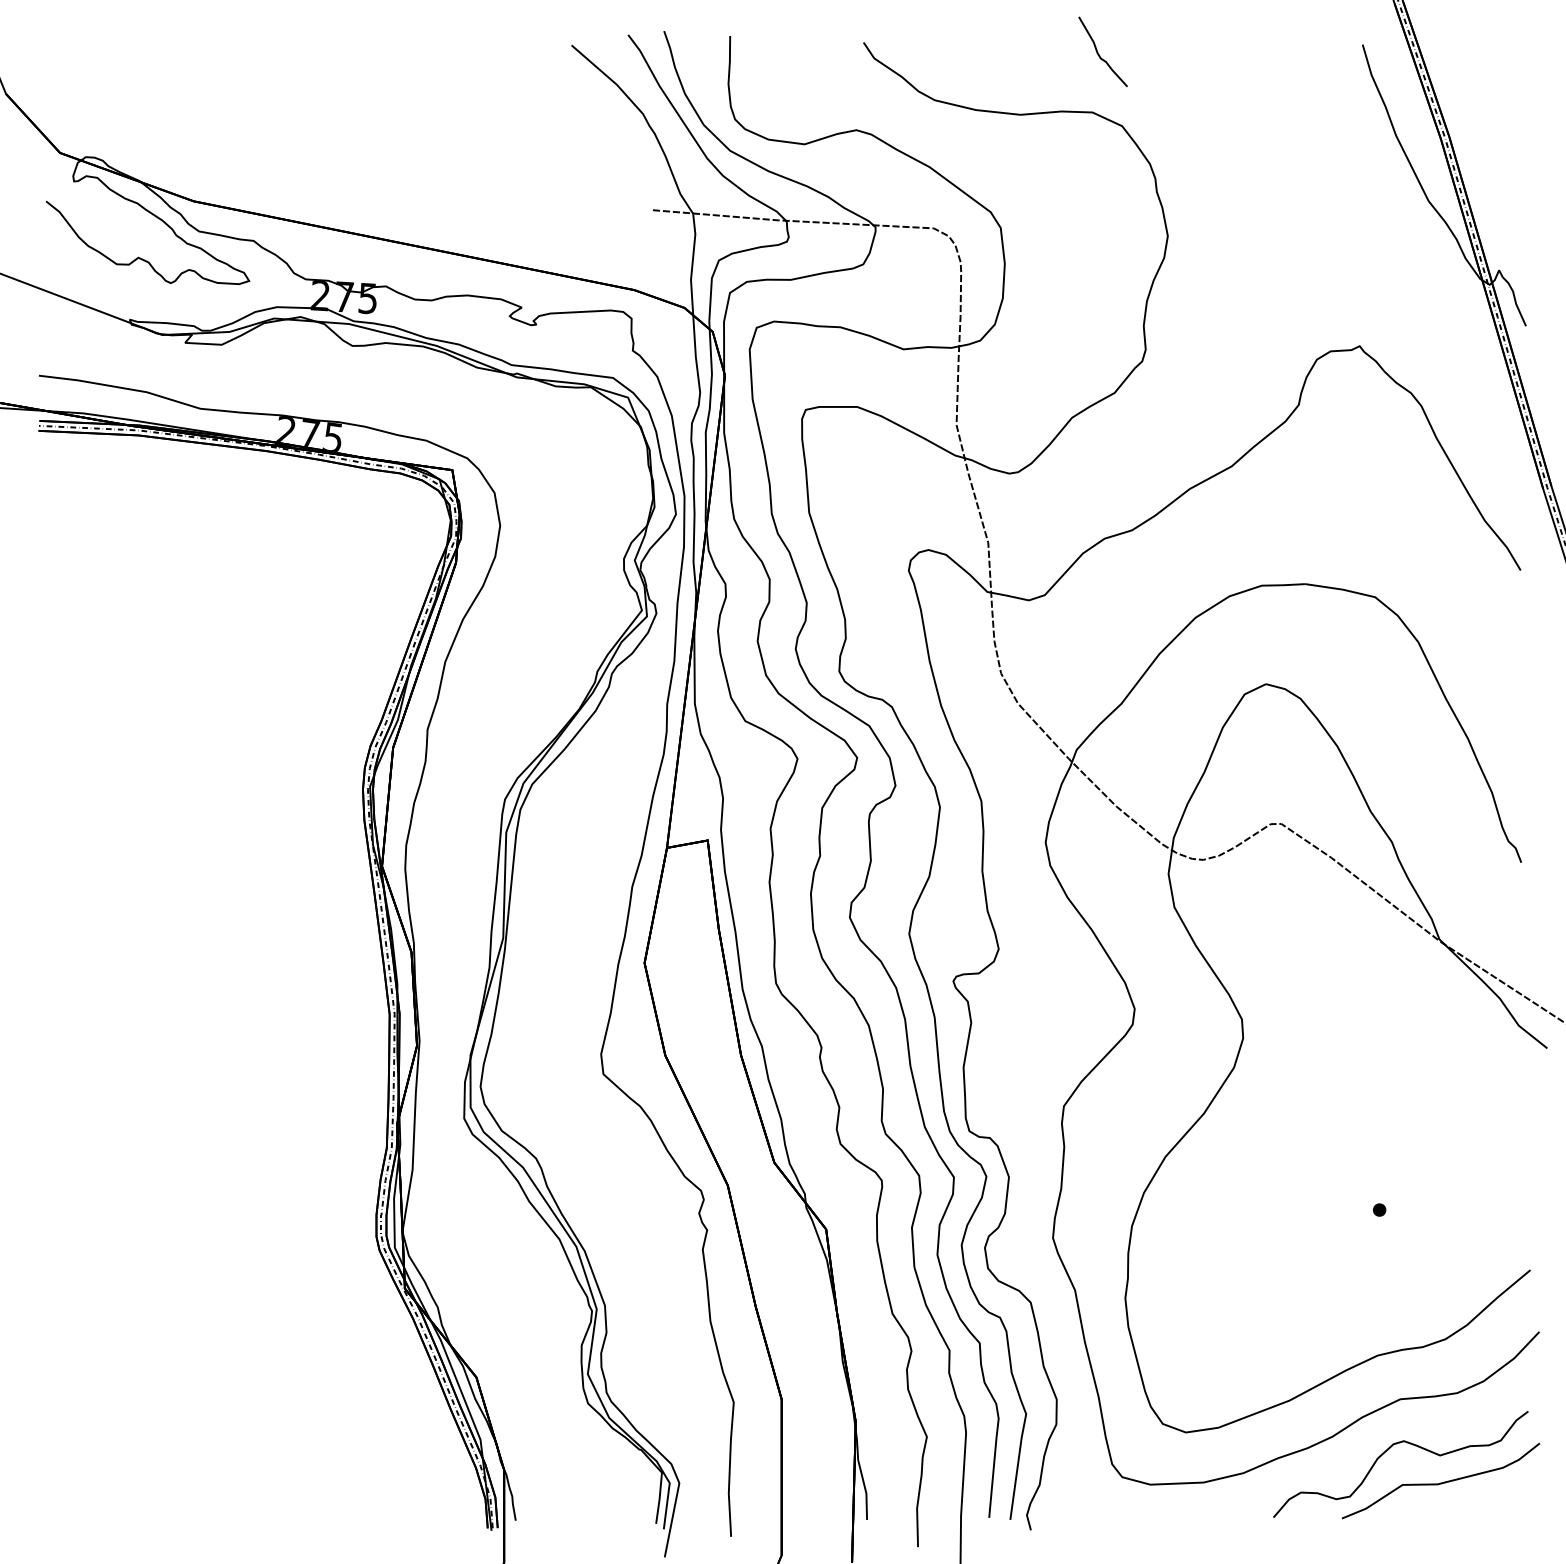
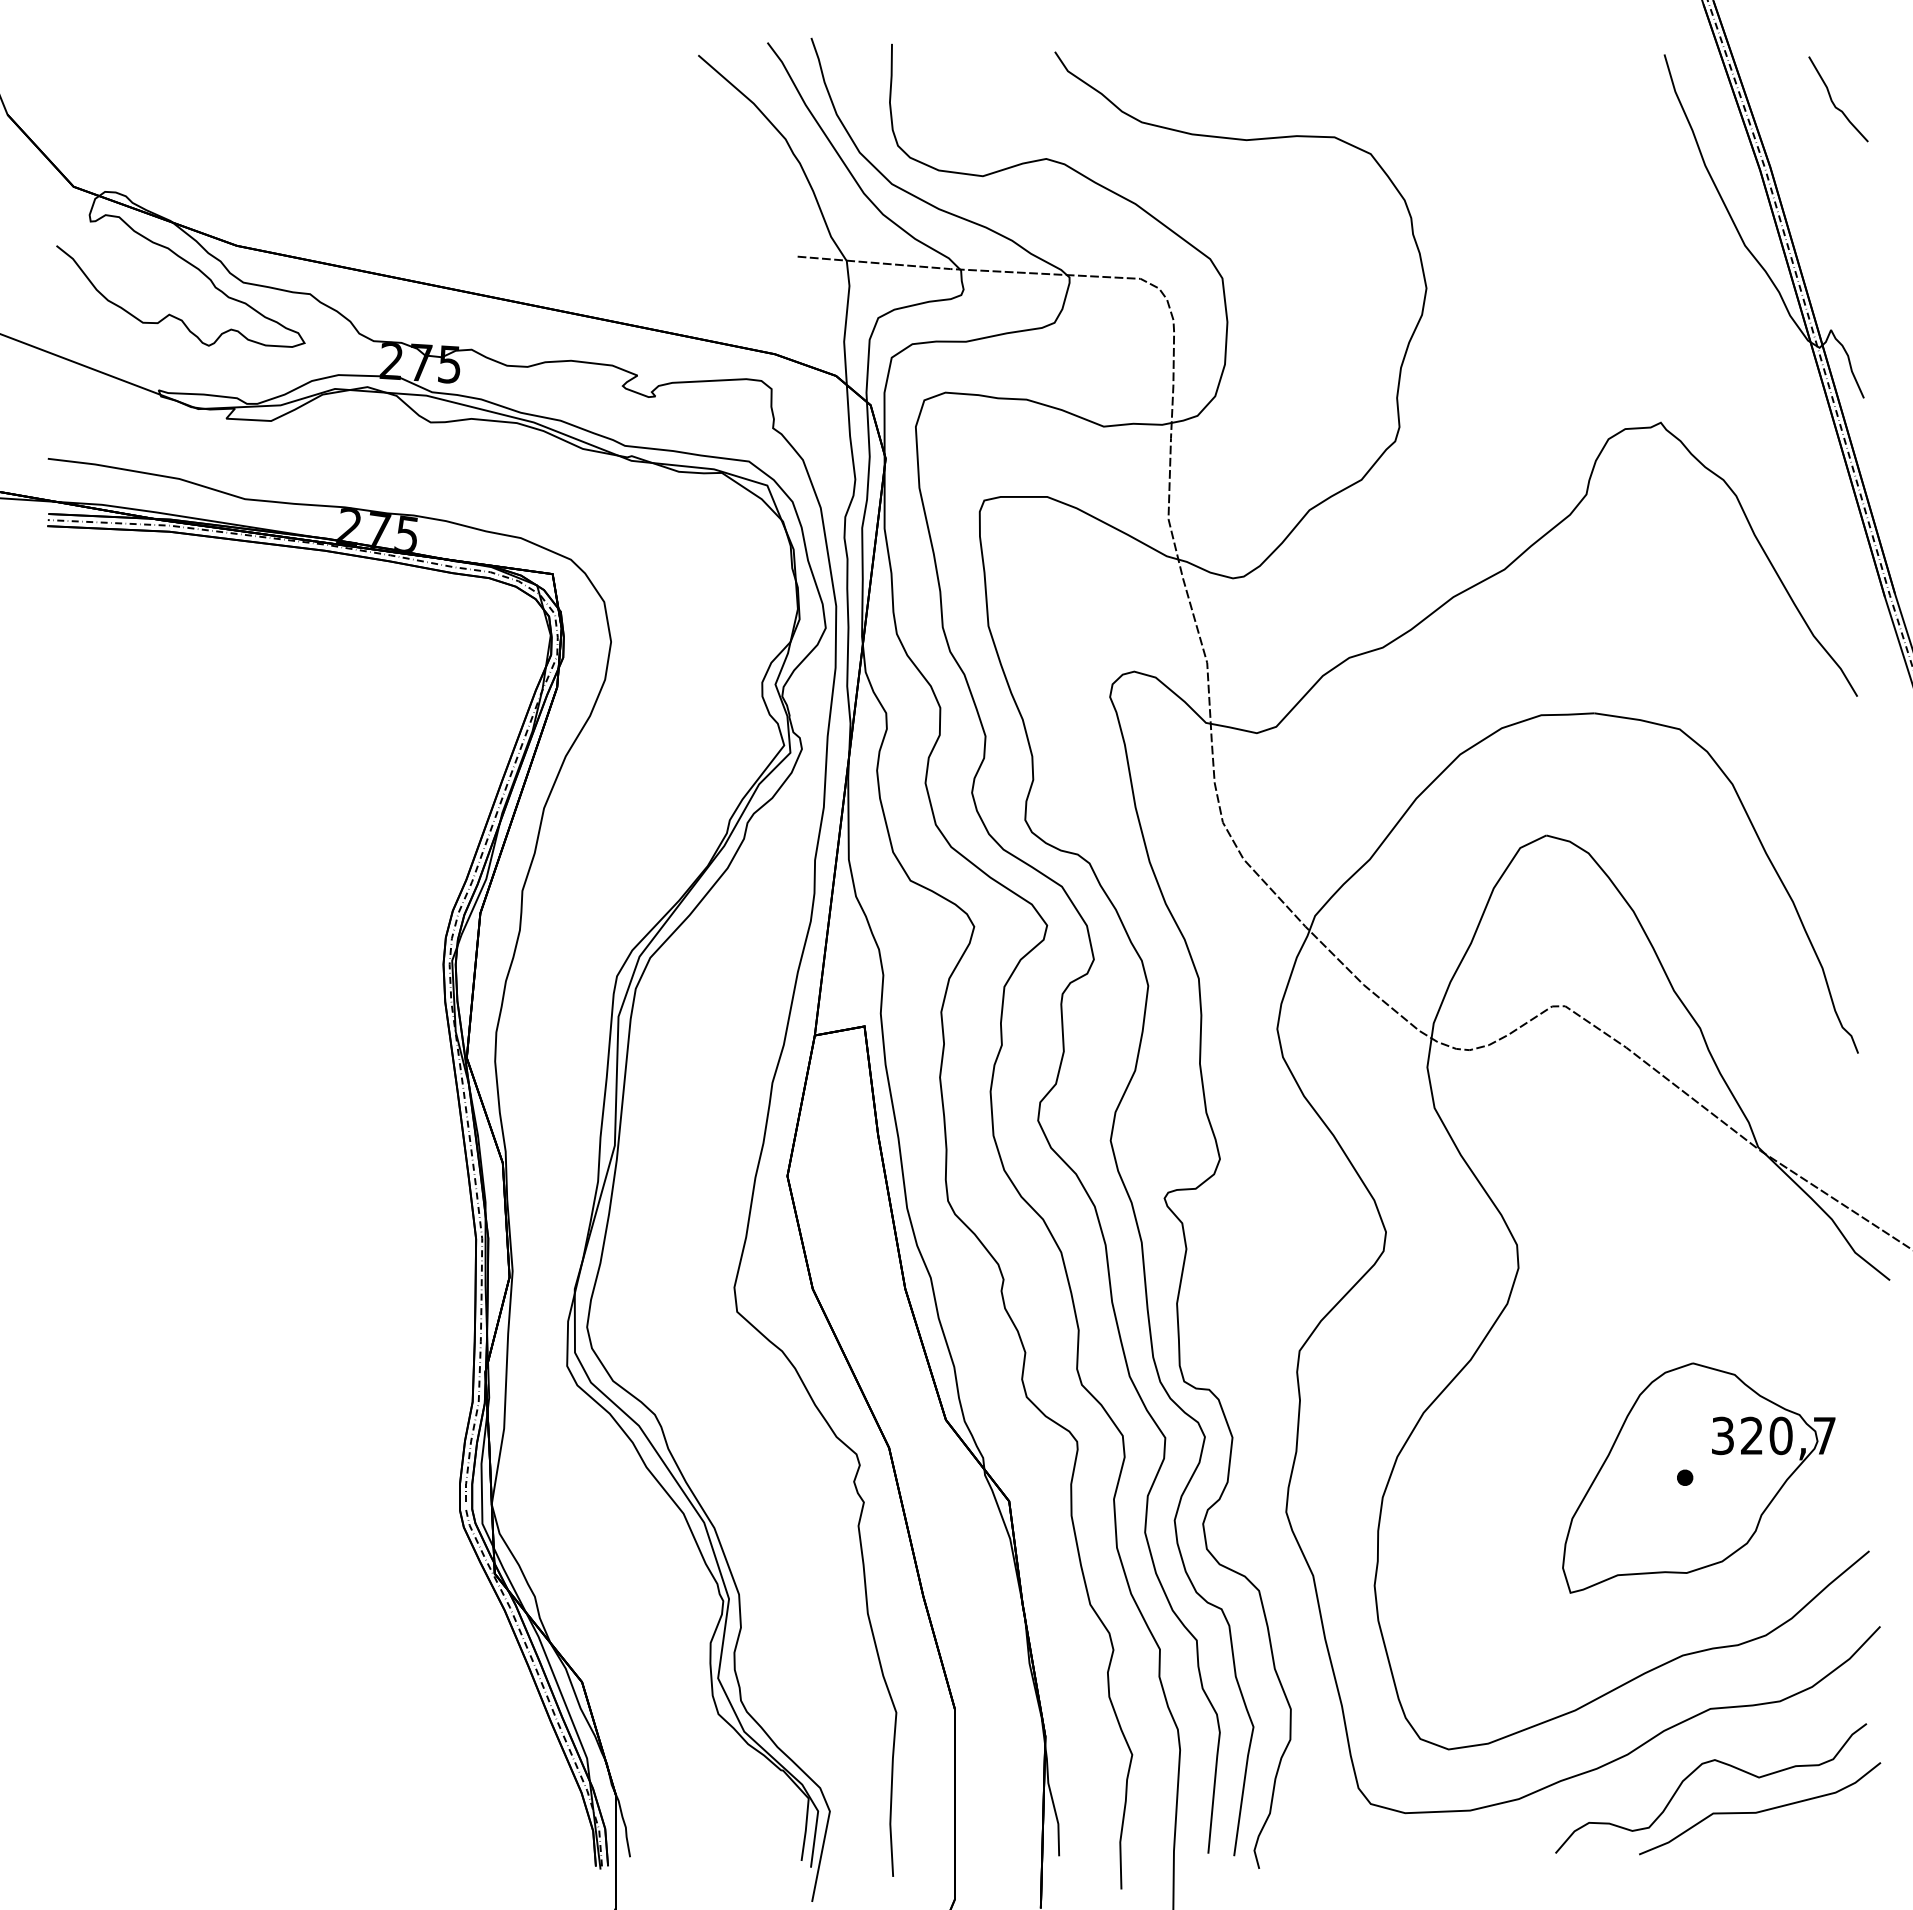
curve: (1099, 53) -> (1833, 101), moved
part: (1390, 1209) -> (1698, 1477), added

